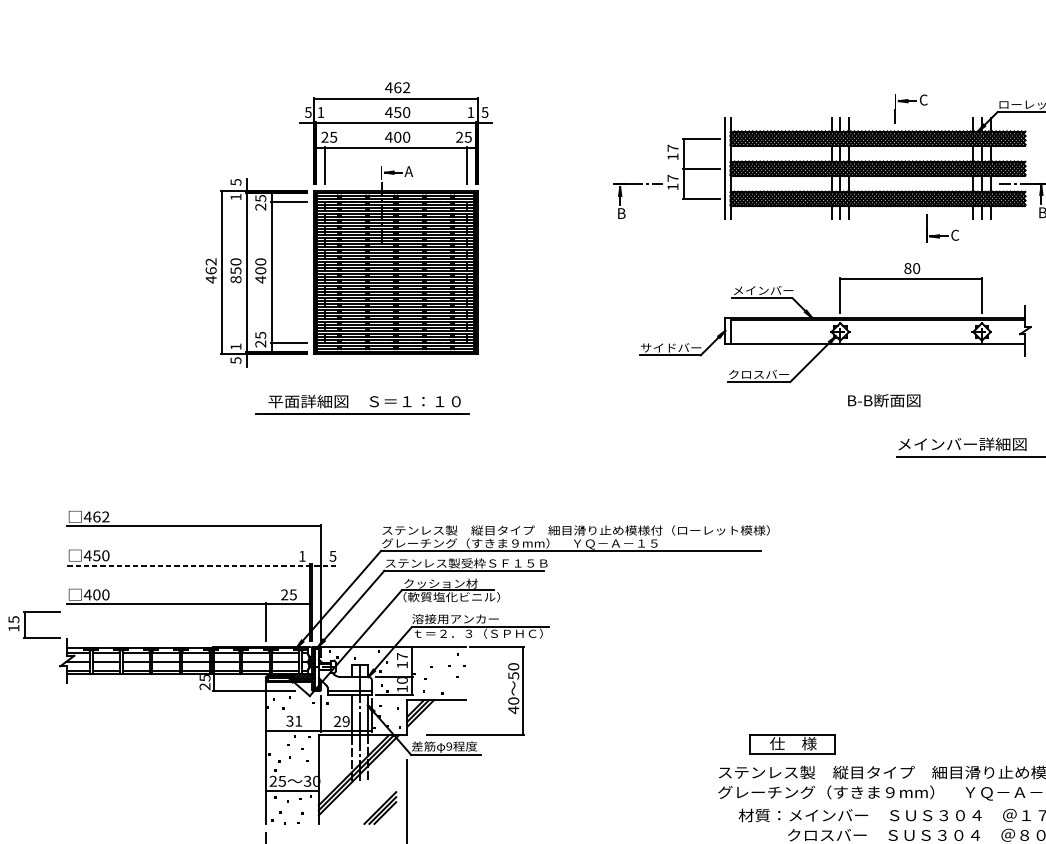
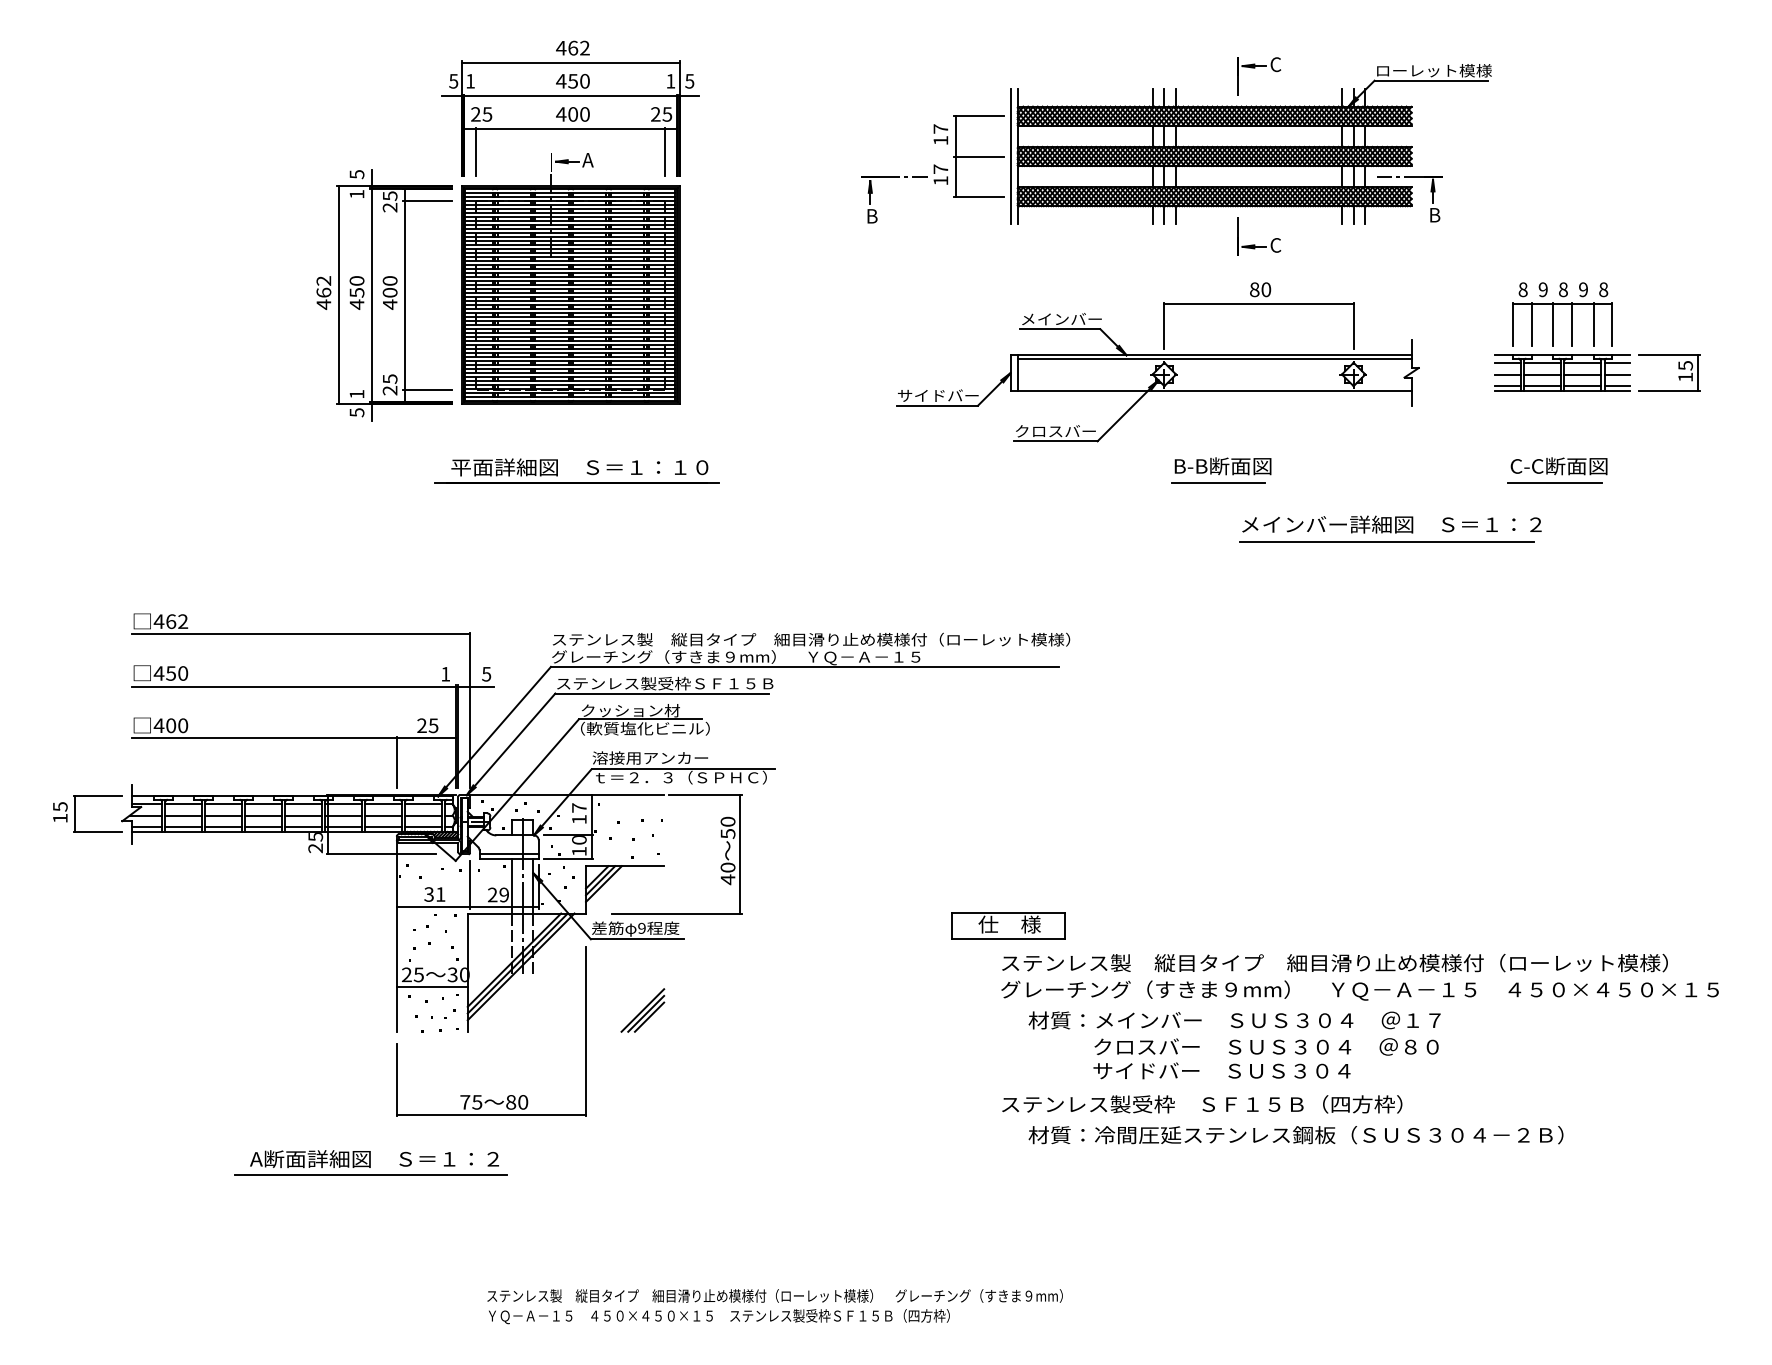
part: (939, 234) -> (1255, 244), moved
text: (235, 279) -> (356, 304), 850 -> 450
part: (369, 405) -> (586, 472), moved
line: (880, 413) -> (1217, 483), added
line: (202, 565) -> (312, 686), dashed -> solid
part: (25, 624) -> (75, 813), moved
part: (792, 744) -> (1008, 925), moved
part: (380, 808) -> (642, 1010), moved

